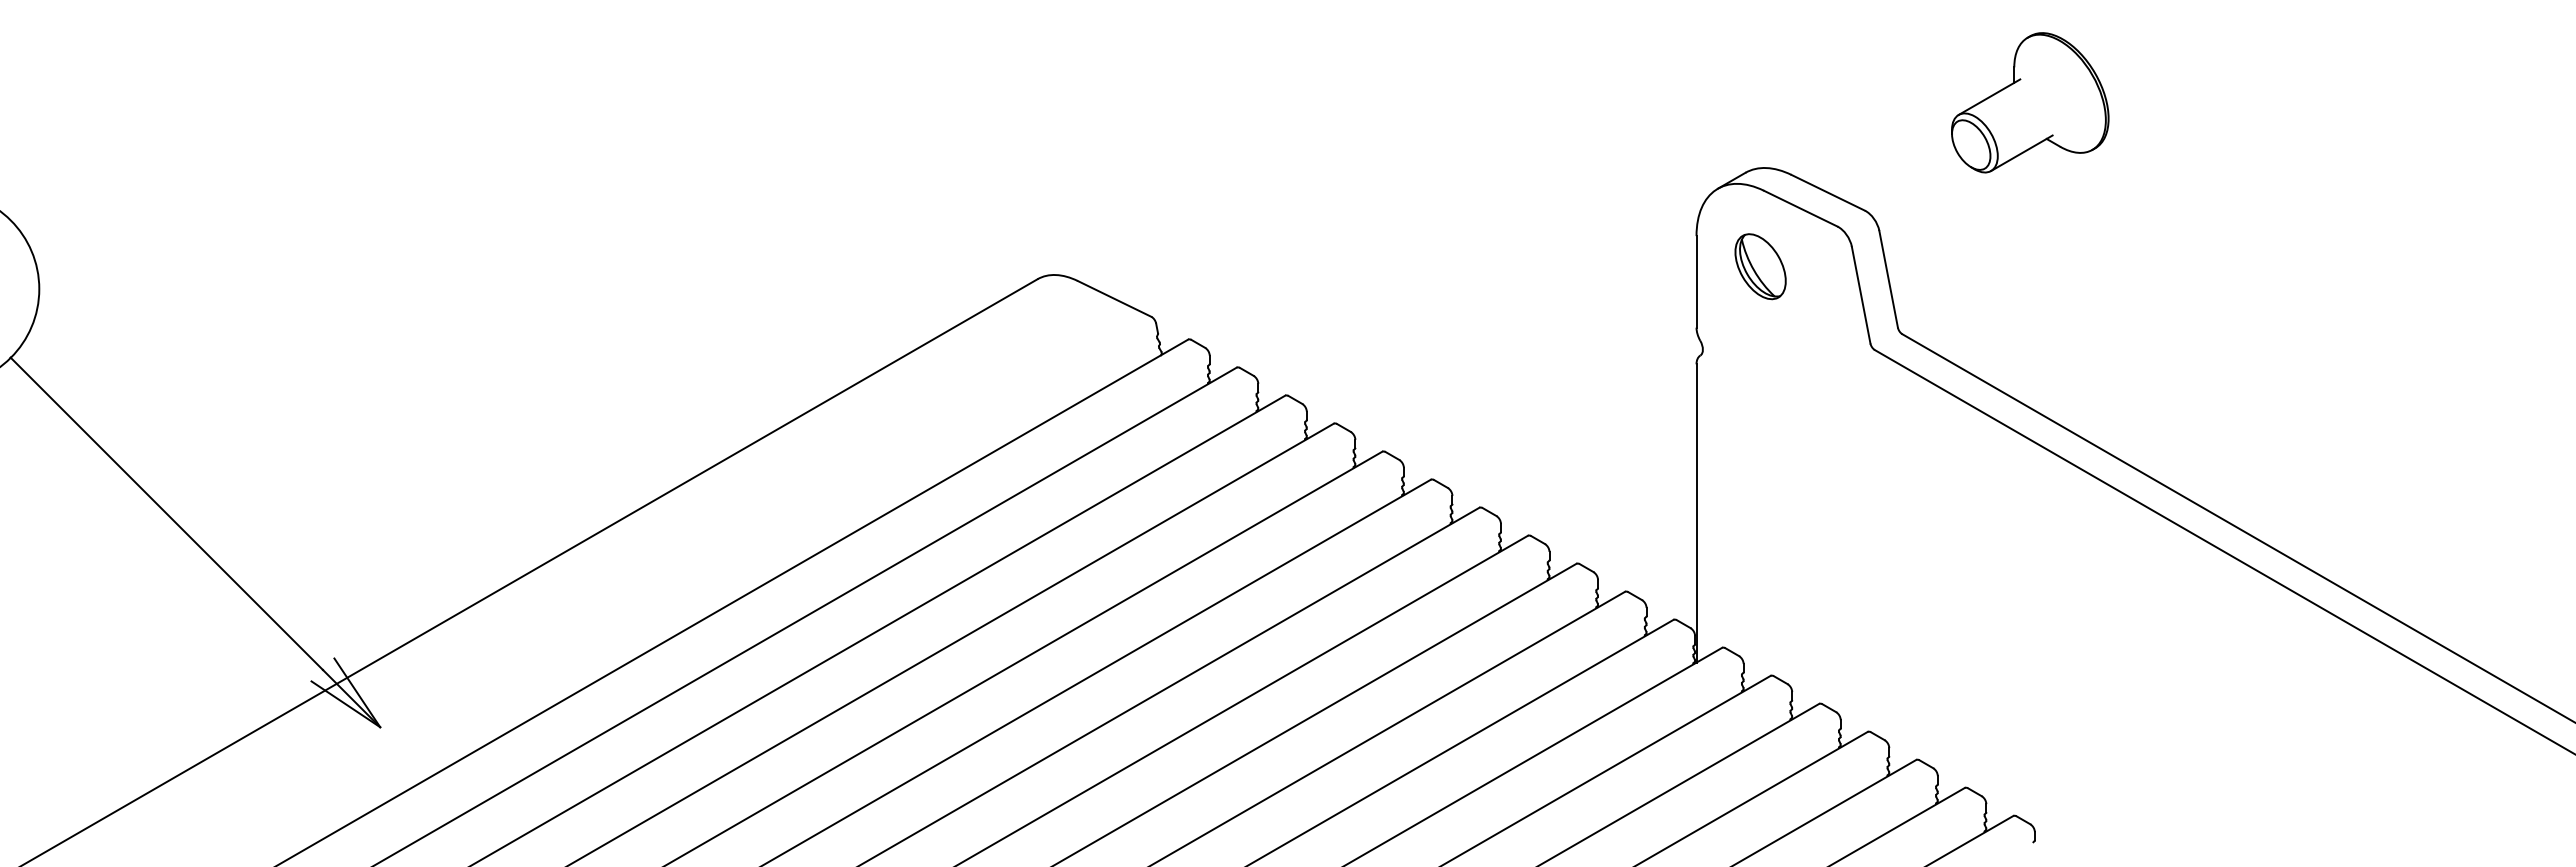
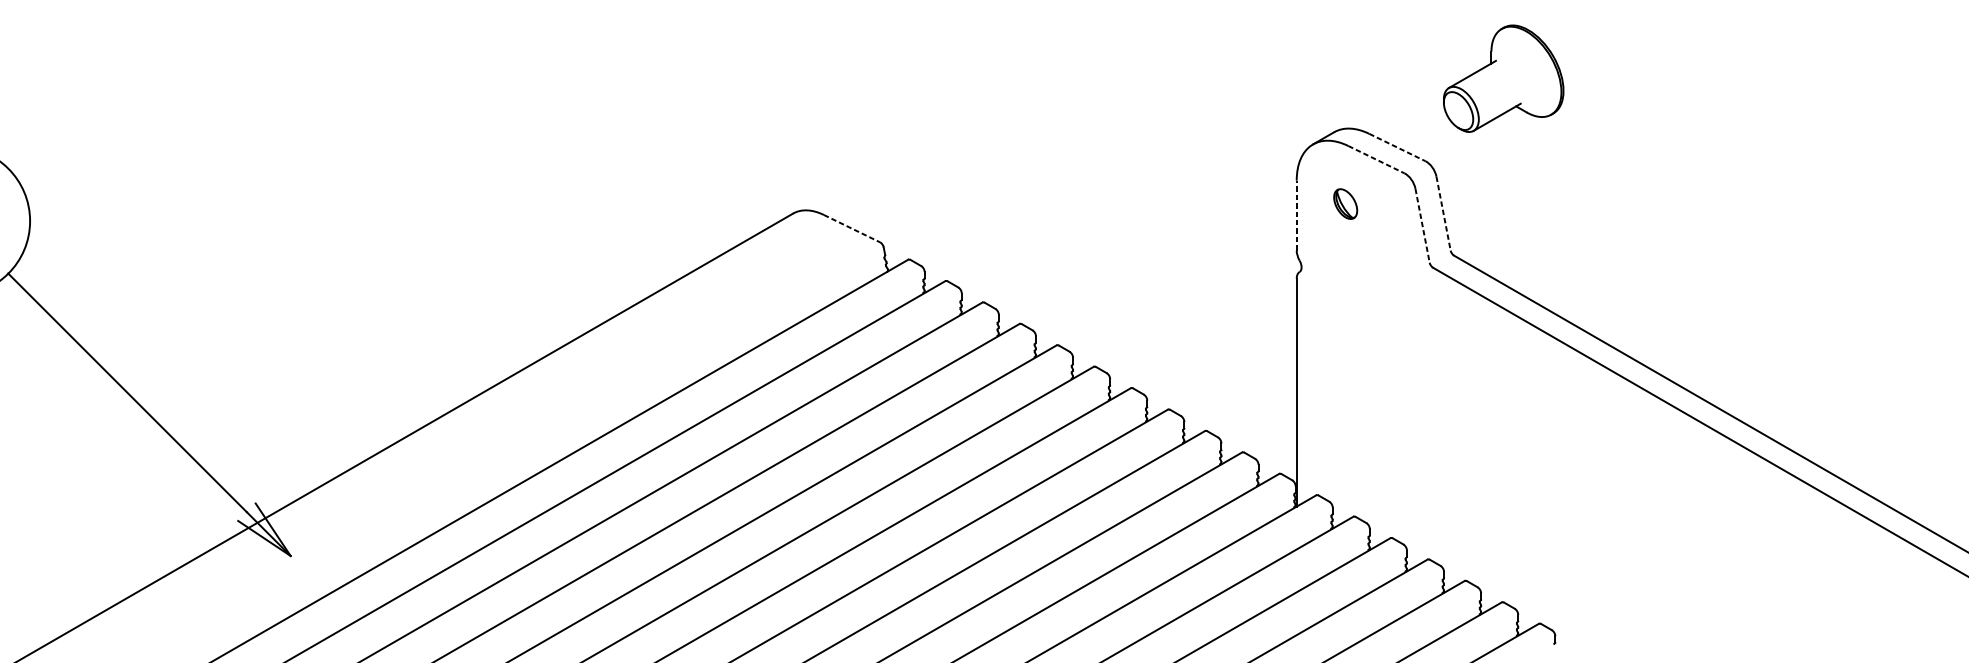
part: (2030, 102) -> (1503, 78), moved
line: (1828, 192) -> (1397, 147), solid -> dashed
line: (1800, 208) -> (1376, 159), solid -> dashed
part: (1760, 266) -> (1345, 203), size x0.6
line: (1888, 279) -> (1443, 213), solid -> dashed
line: (1696, 281) -> (1296, 215), solid -> dashed
line: (1861, 295) -> (1422, 226), solid -> dashed
line: (1114, 298) -> (851, 228), solid -> dashed

